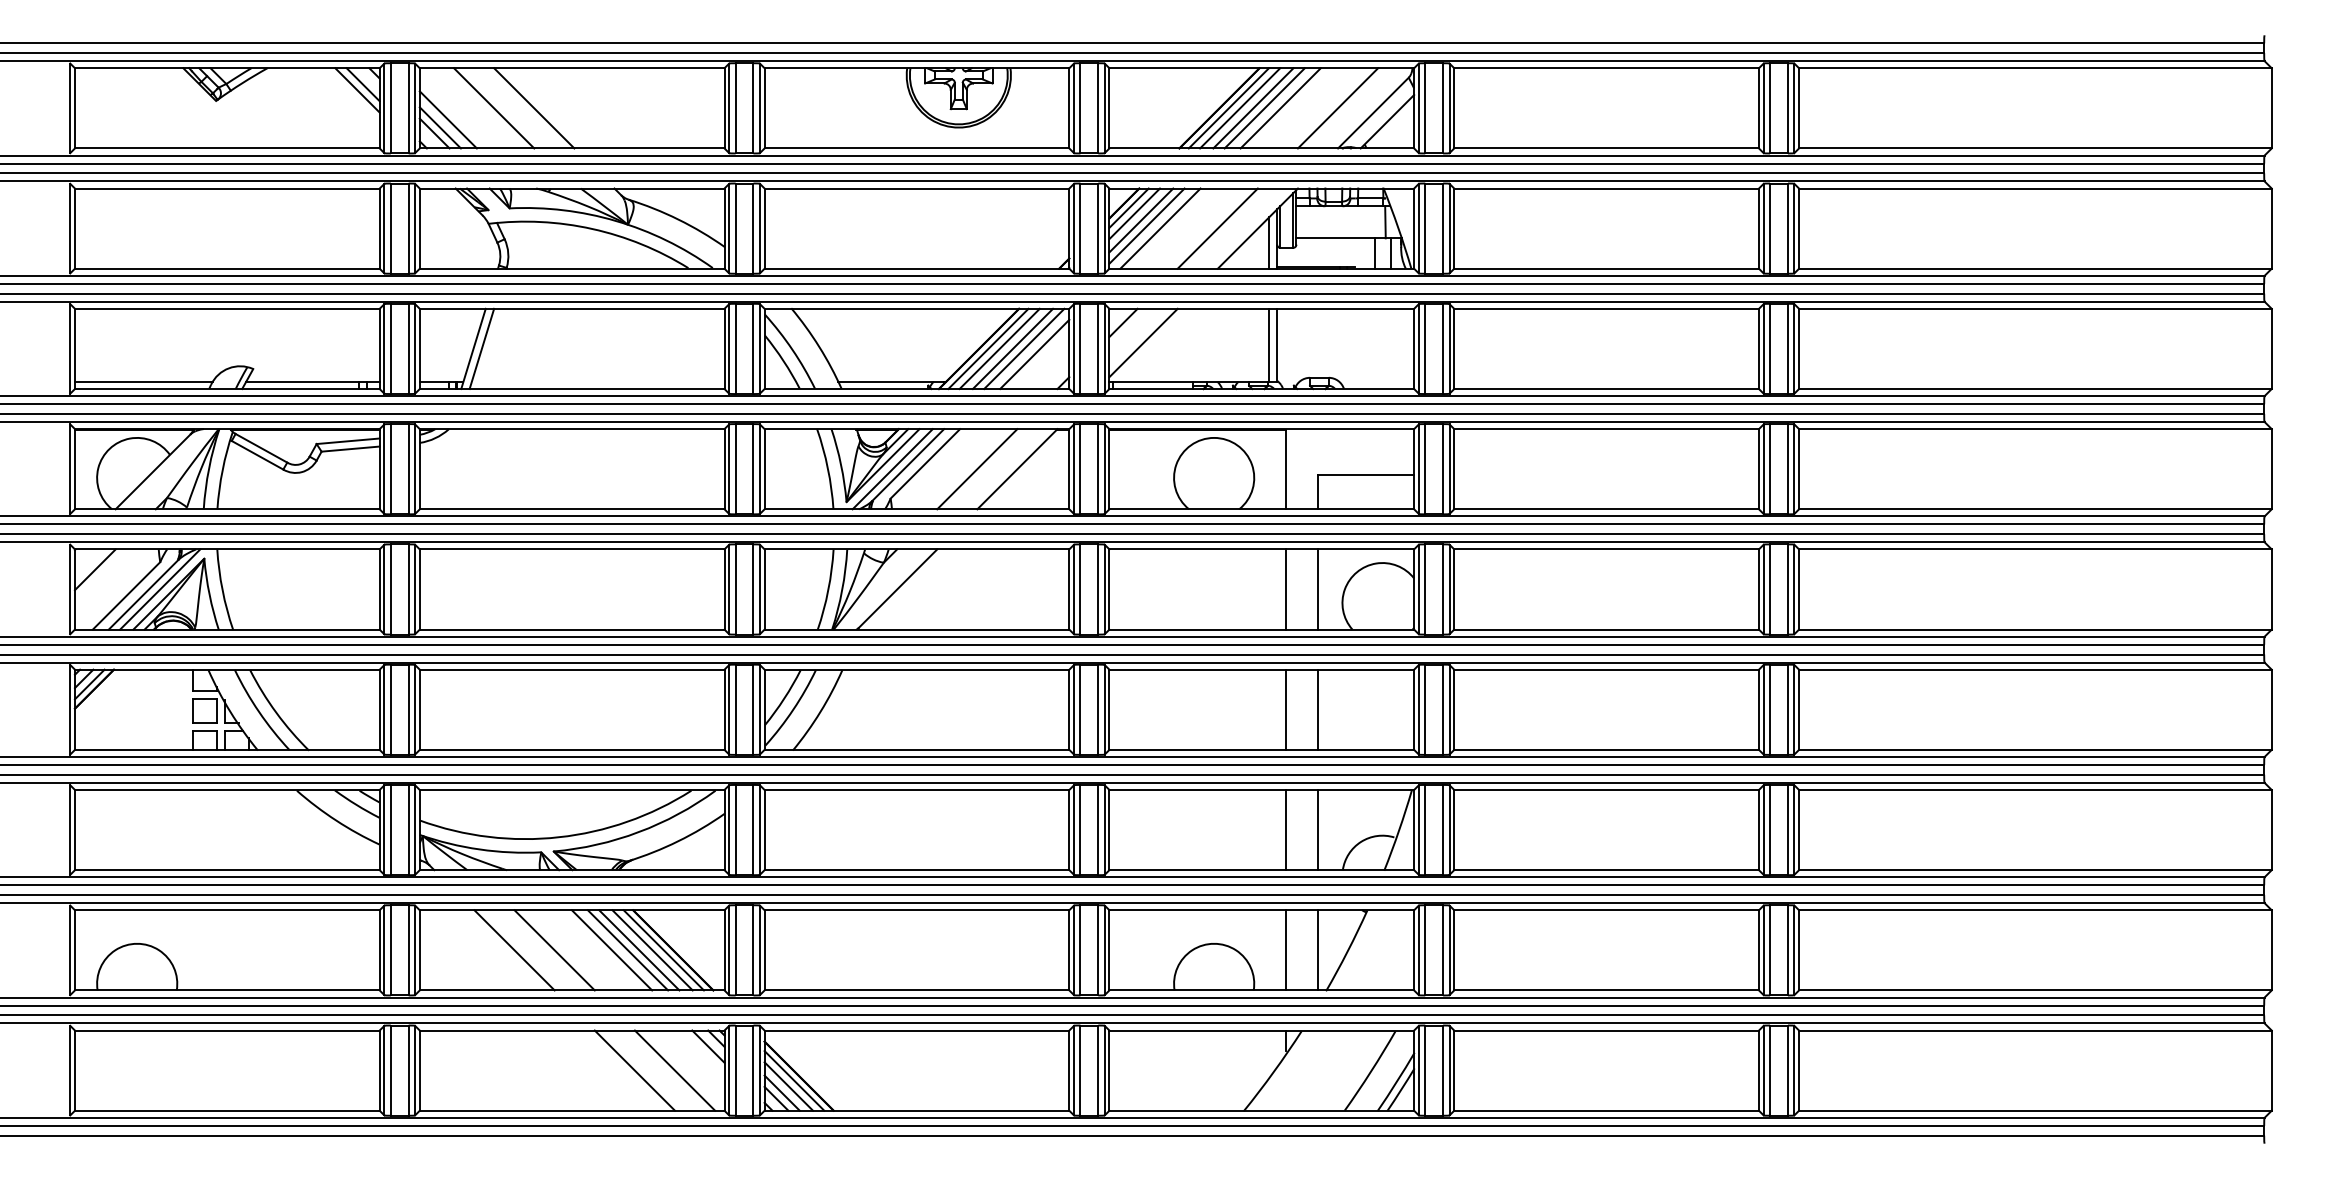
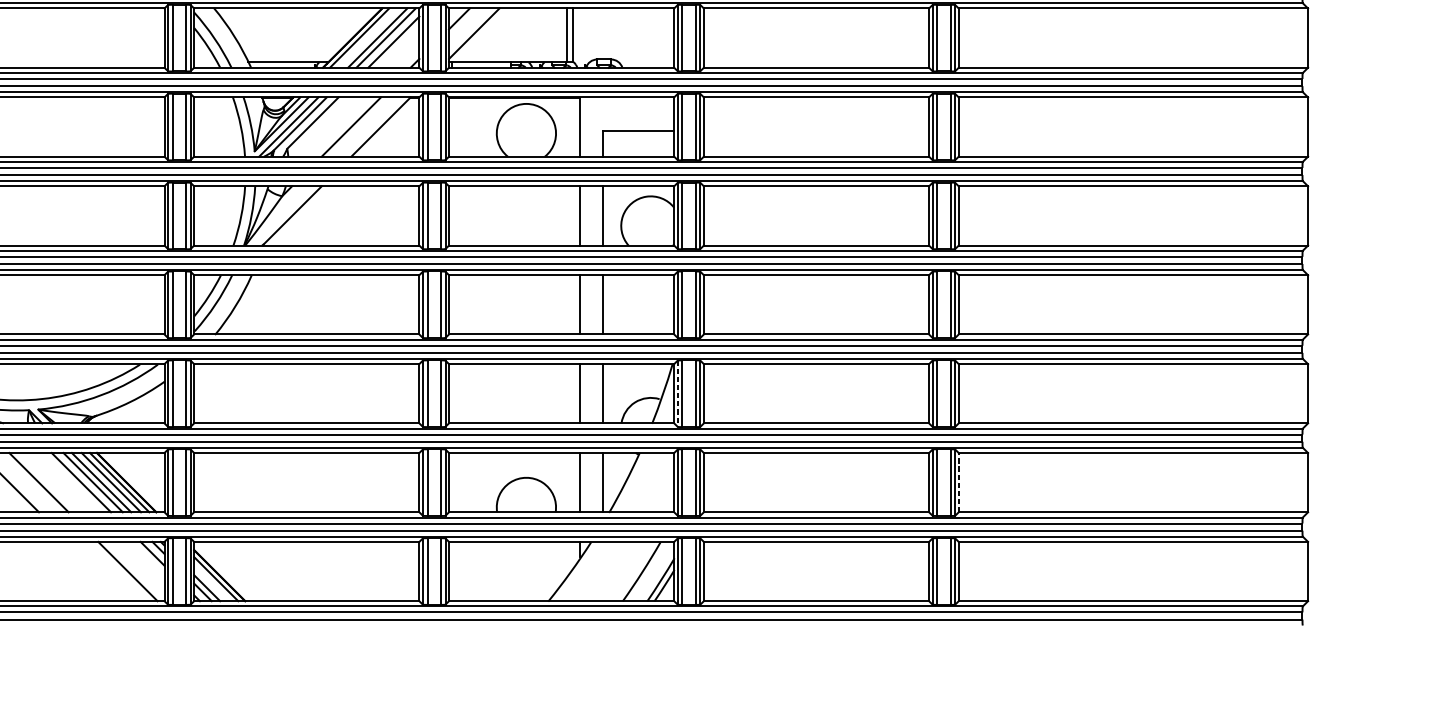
line: (999, 348) -> (367, 37), removed
line: (1418, 830) -> (677, 394), solid -> dashed
line: (1799, 949) -> (959, 482), solid -> dashed
line: (634, 1070) -> (97, 571), removed
line: (788, 1086) -> (211, 583), removed

